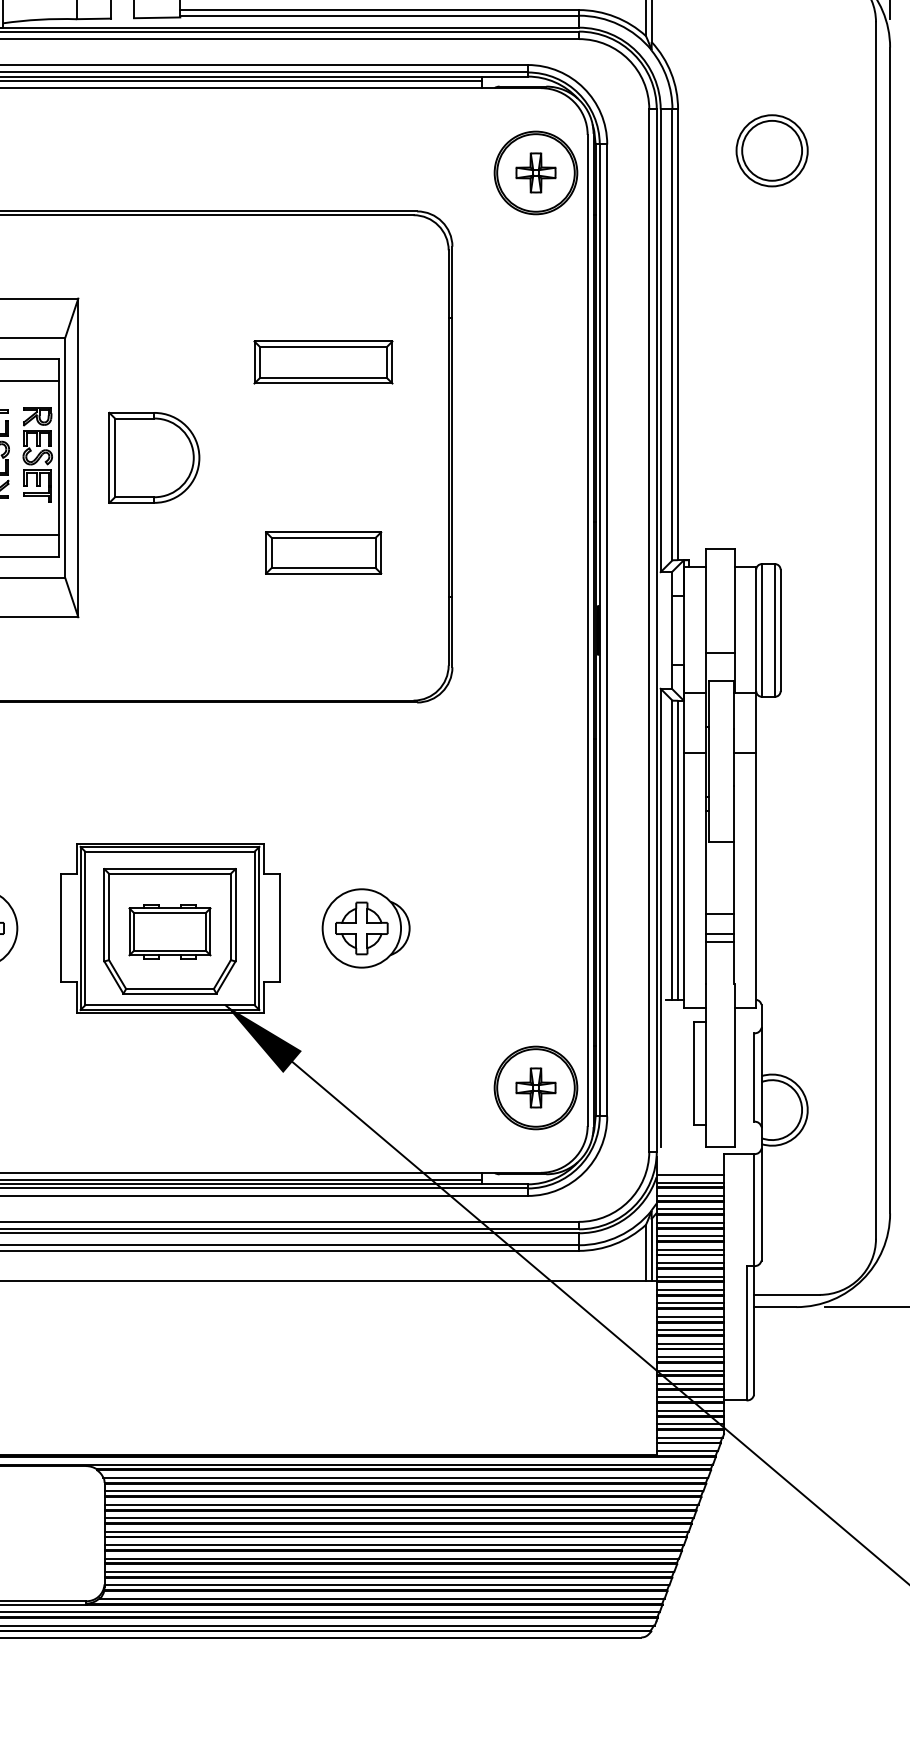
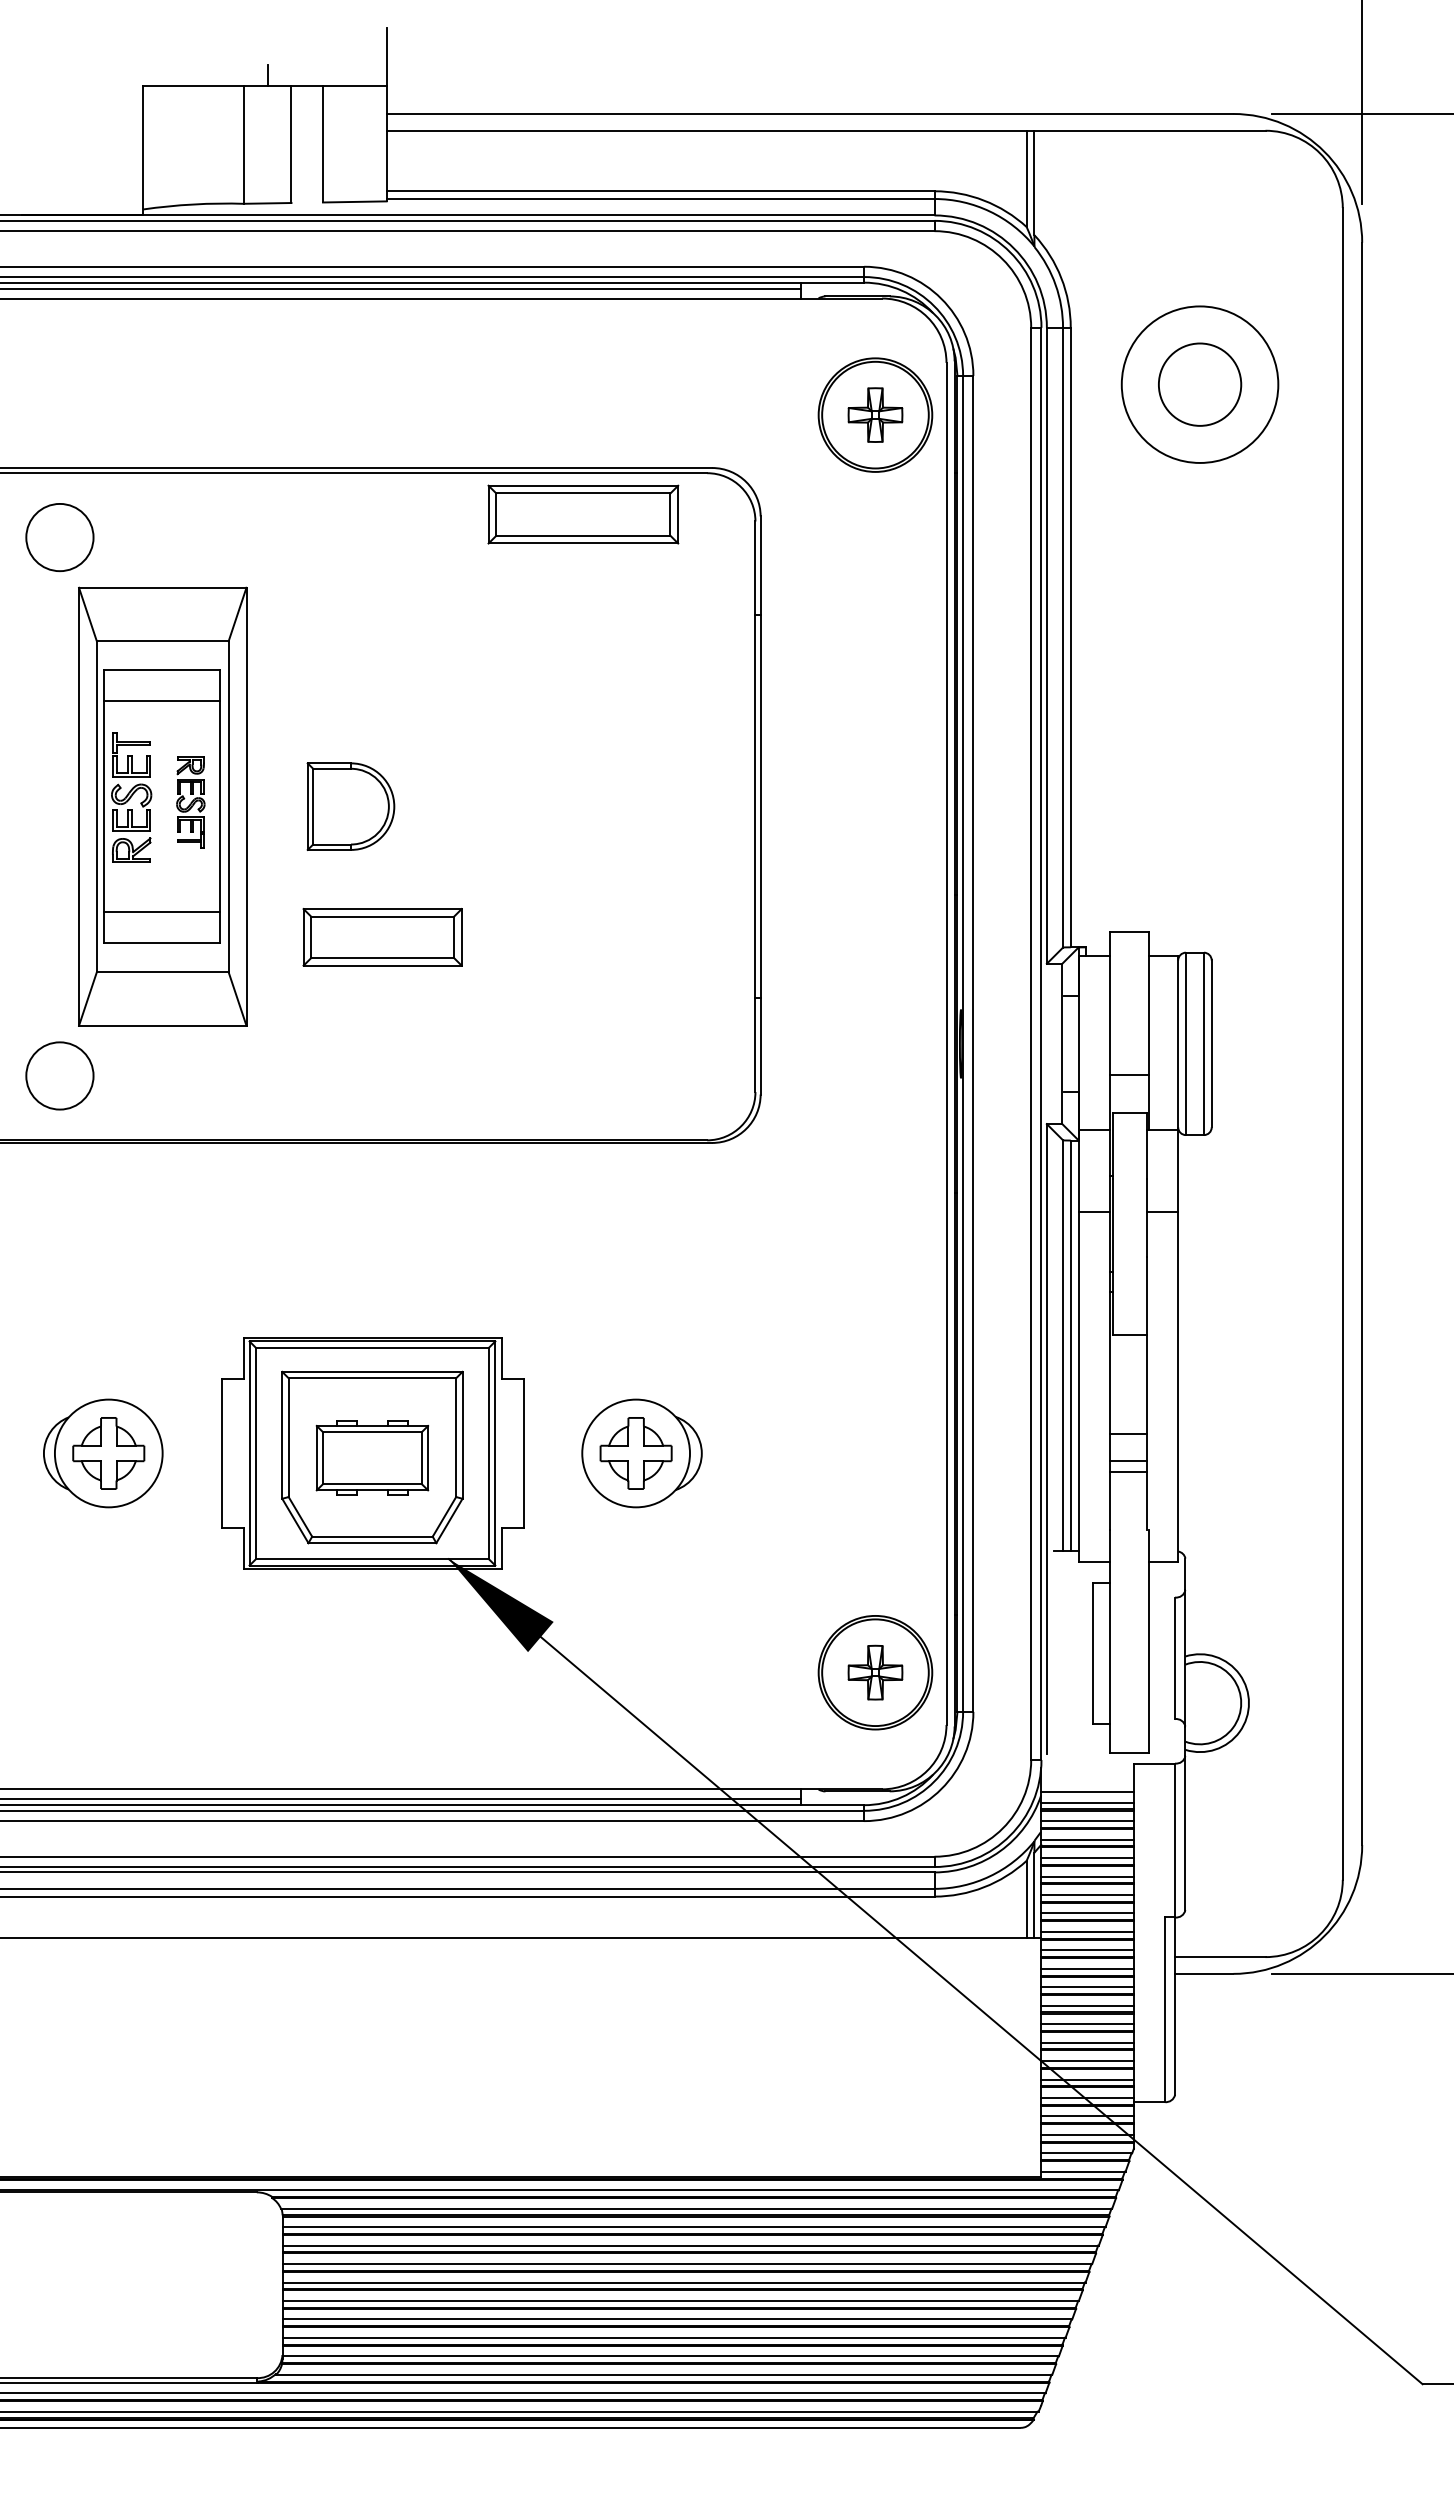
circle: (771, 150) -> (1199, 384), size x1.6
part: (323, 362) -> (583, 514), moved
part: (37, 454) -> (190, 802), size x0.7
part: (154, 457) -> (350, 806), size x0.7
part: (323, 553) -> (382, 937), moved

